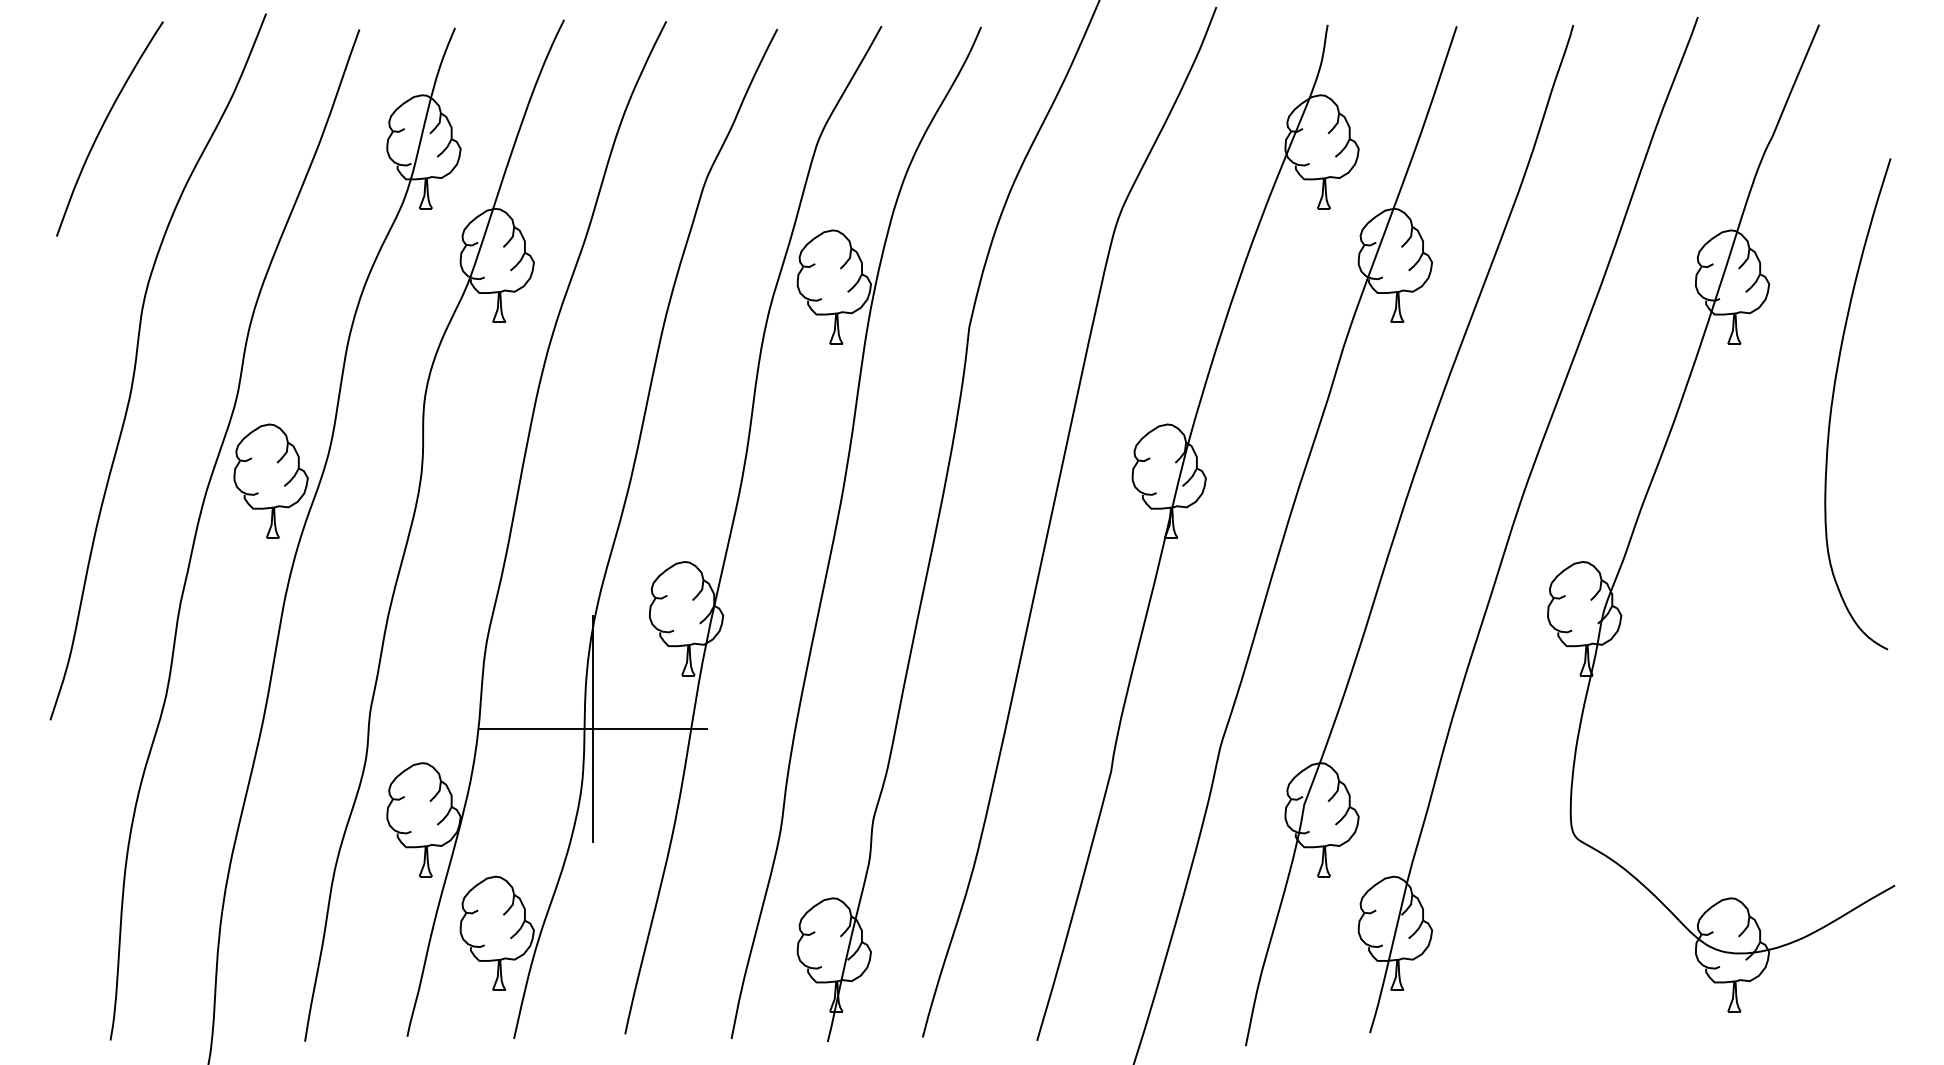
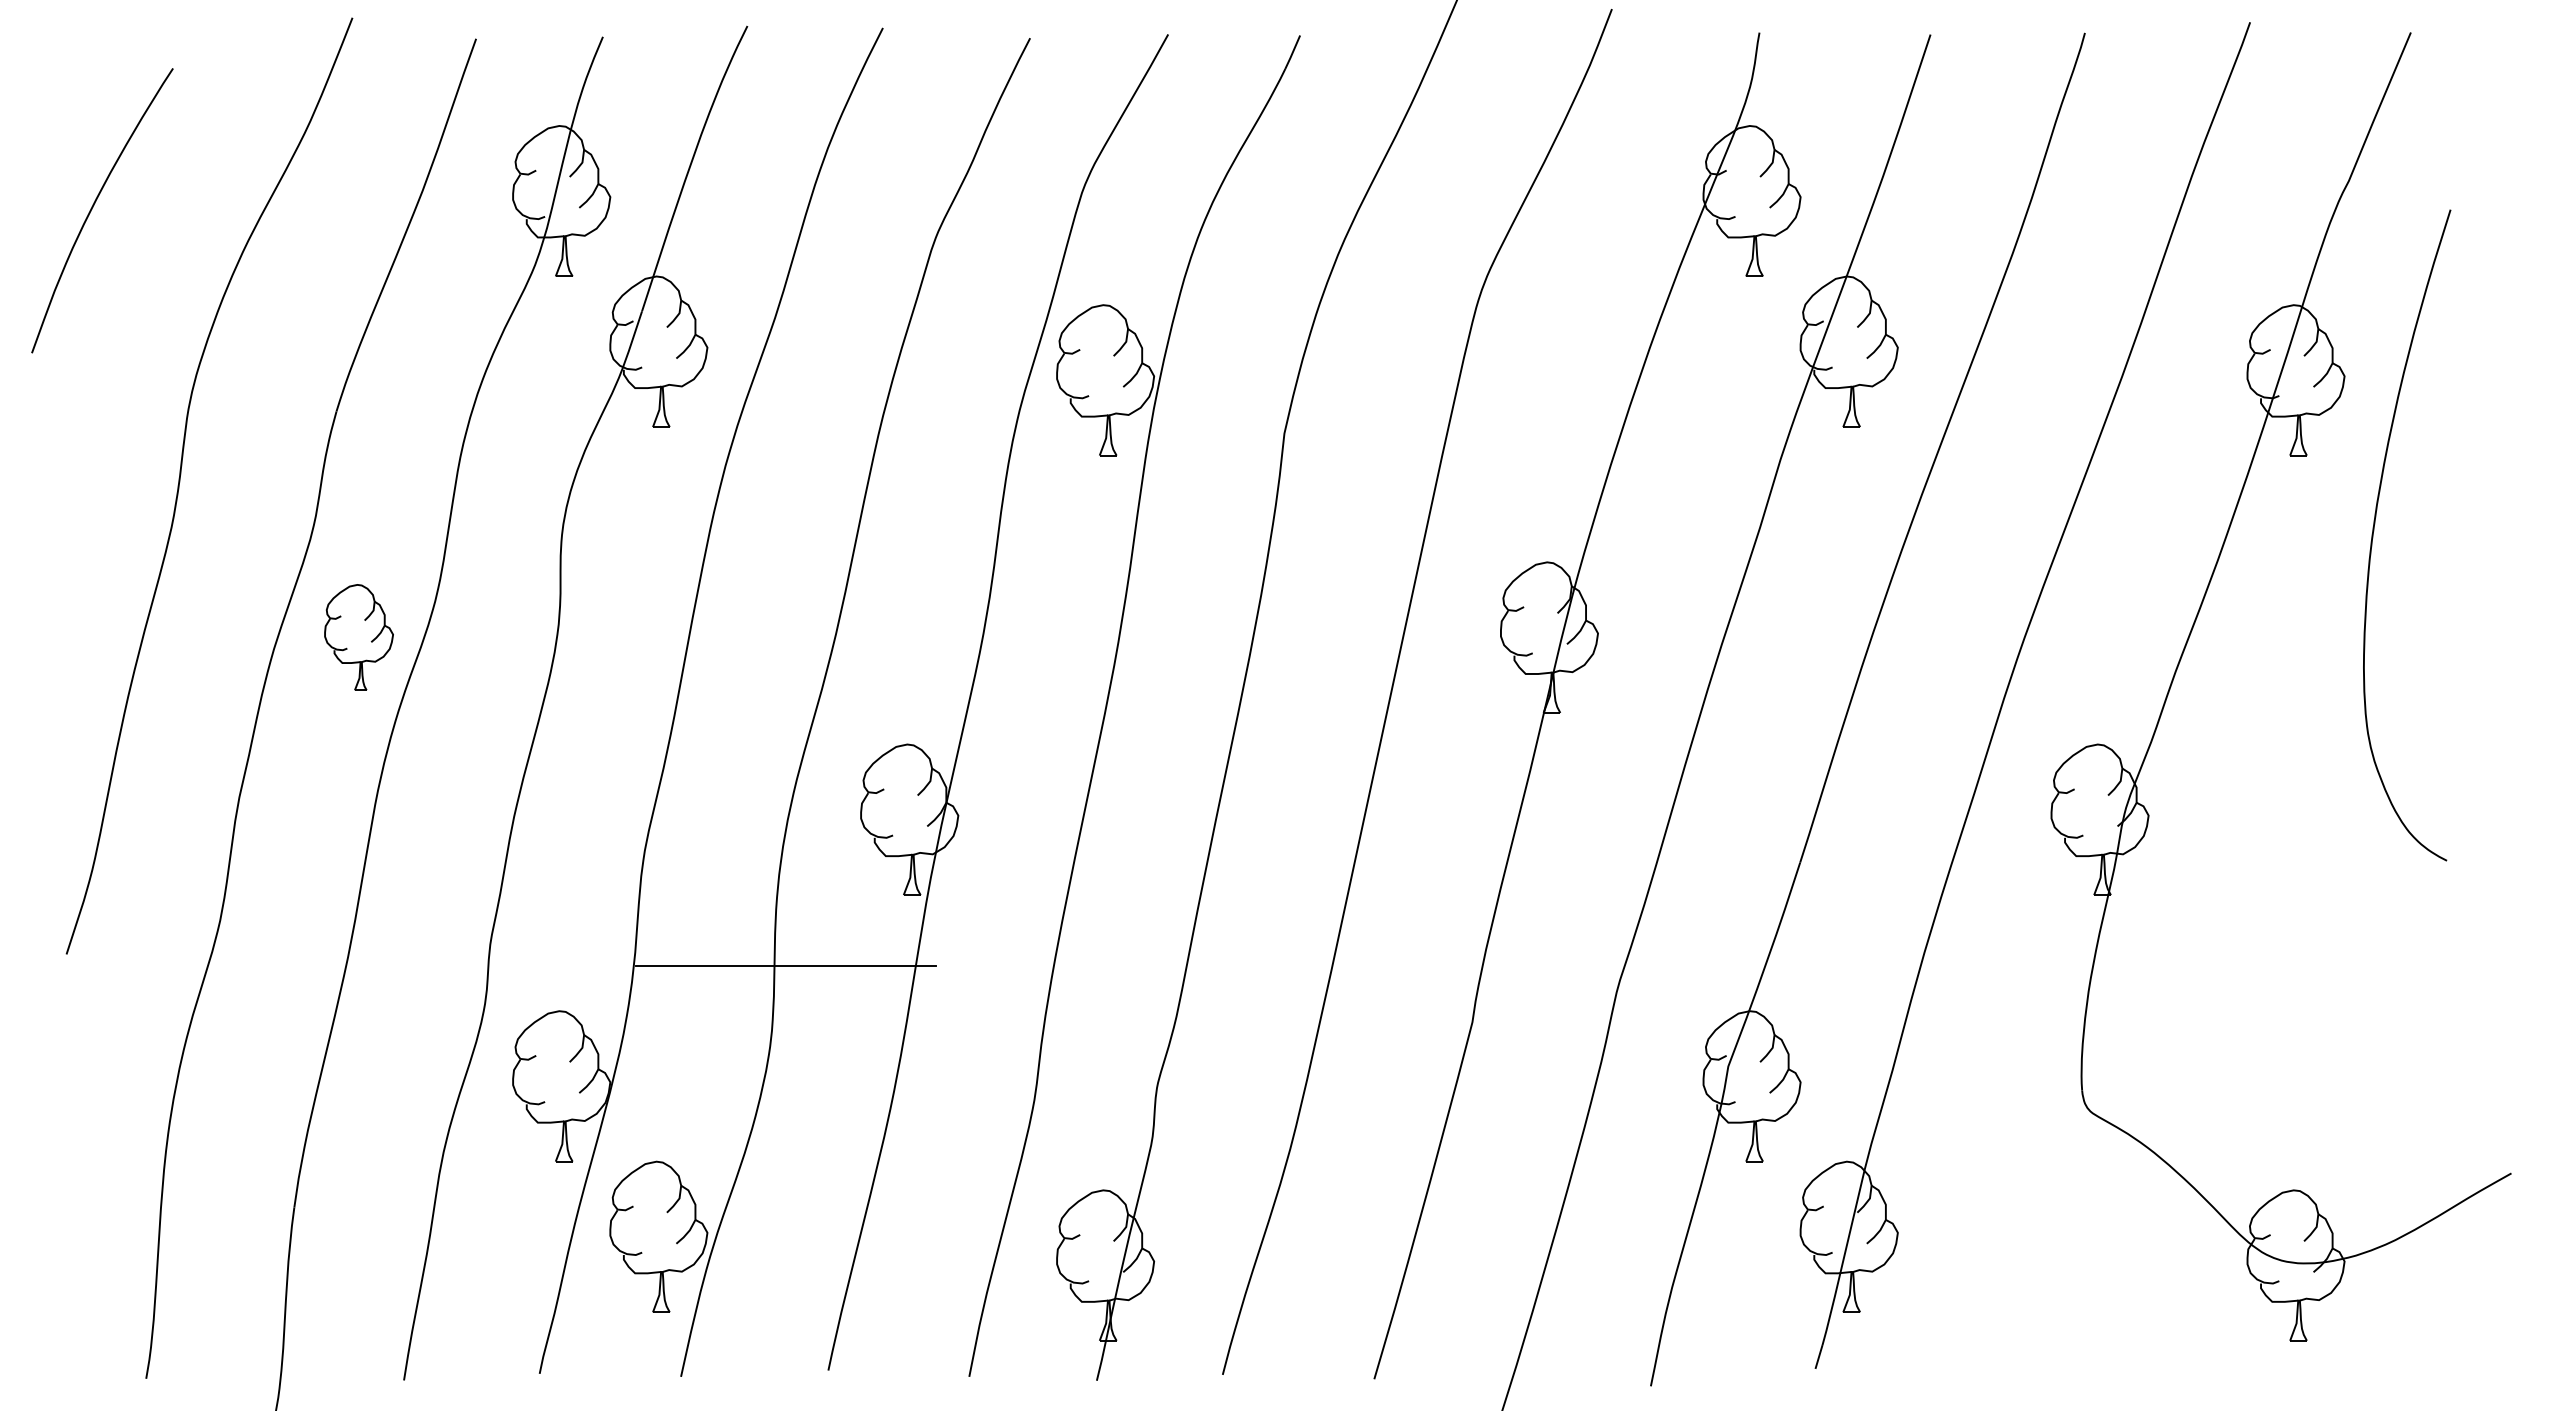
curve: (103, 125) -> (94, 205), moved
curve: (1833, 401) -> (2374, 531), moved
part: (270, 481) -> (358, 637), size x0.7
line: (593, 728) -> (786, 965), removed

